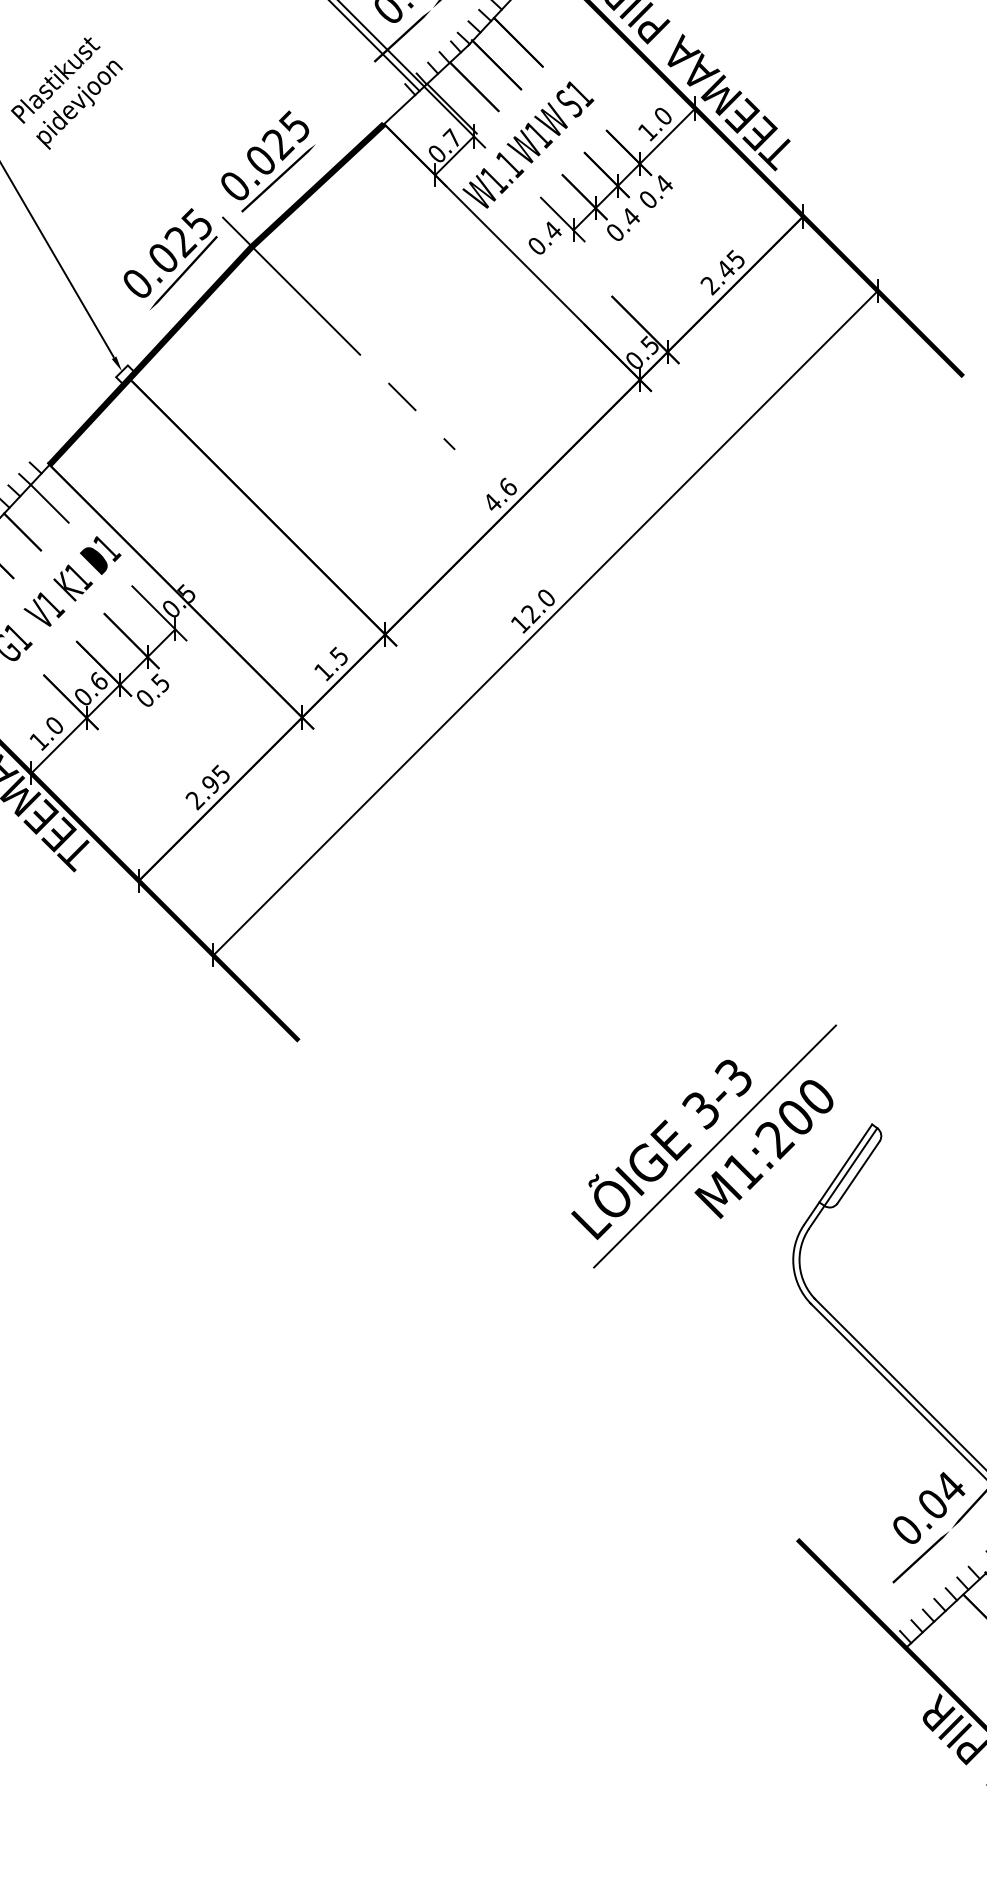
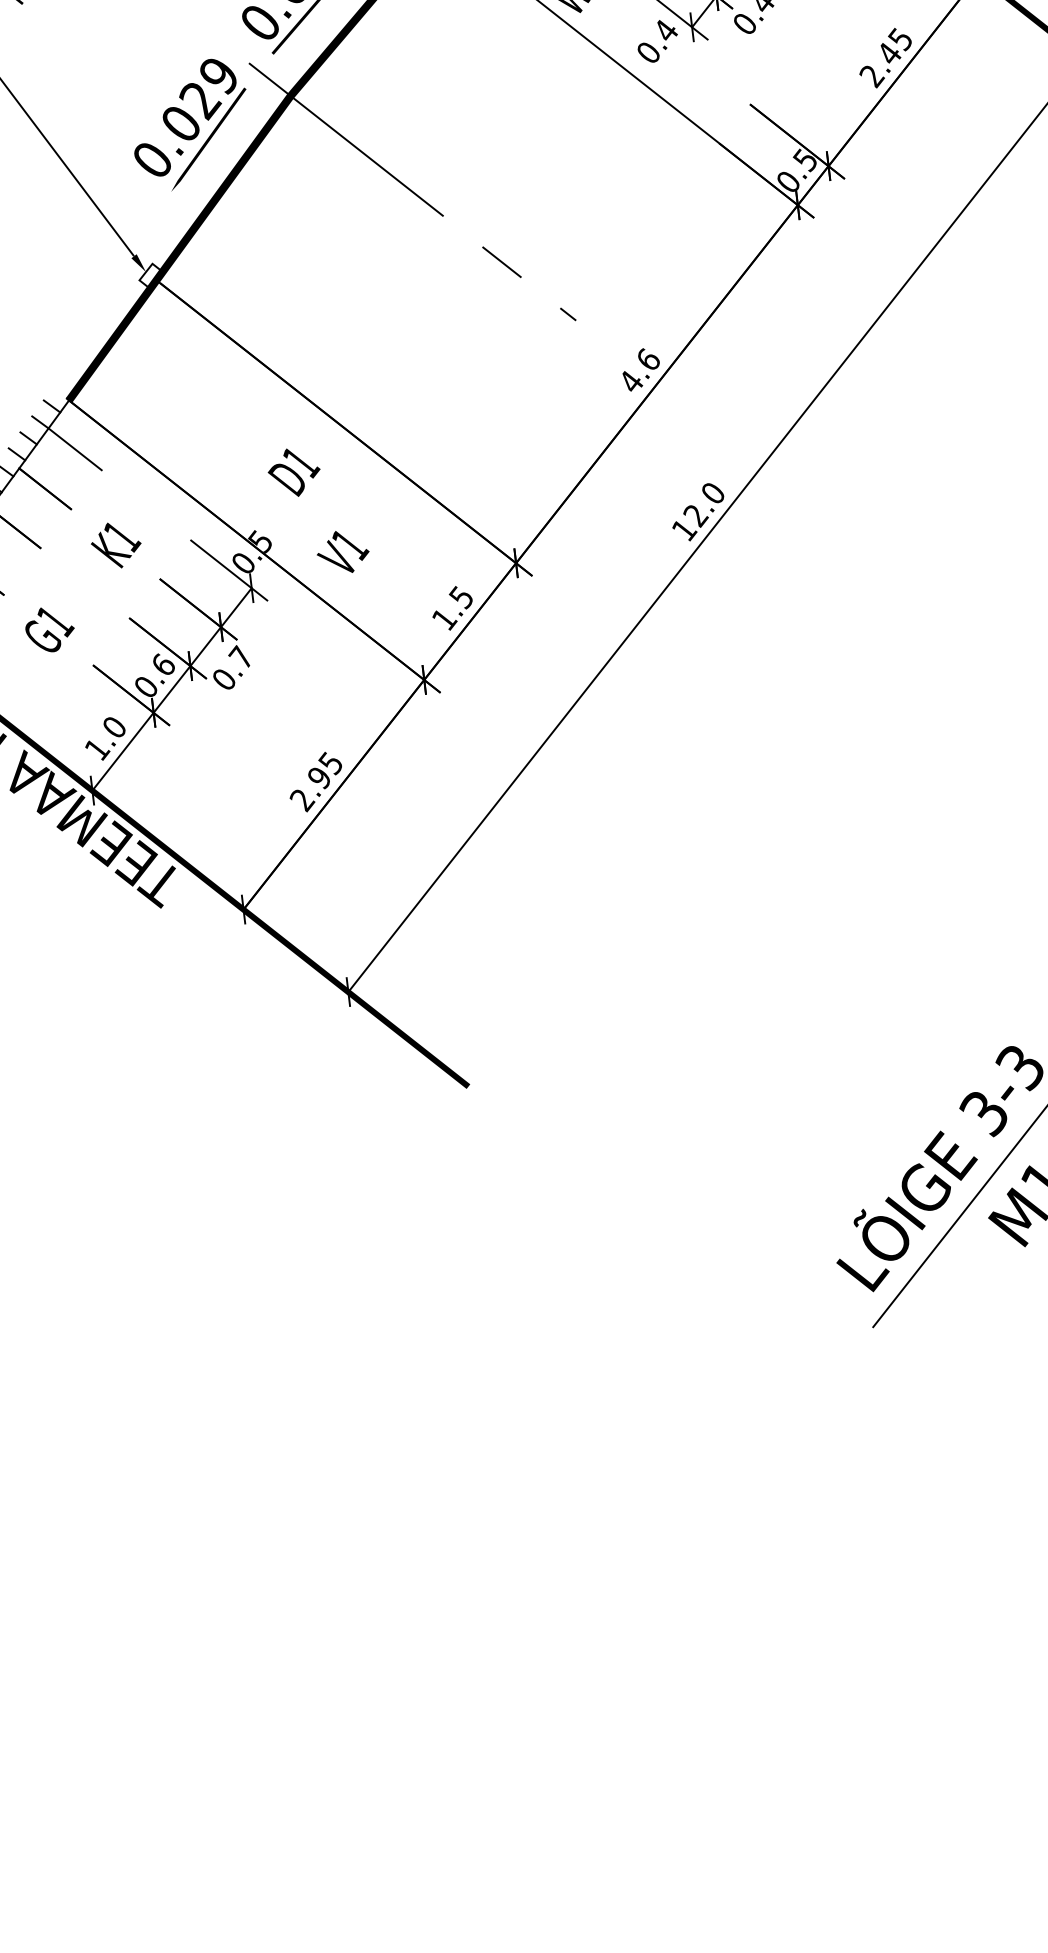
text: (196, 224) -> (217, 76), 0.025 -> 0.029
text: (100, 555) -> (294, 472), moved
text: (44, 609) -> (343, 551), moved
text: (159, 682) -> (239, 657), 0.5 -> 0.7

